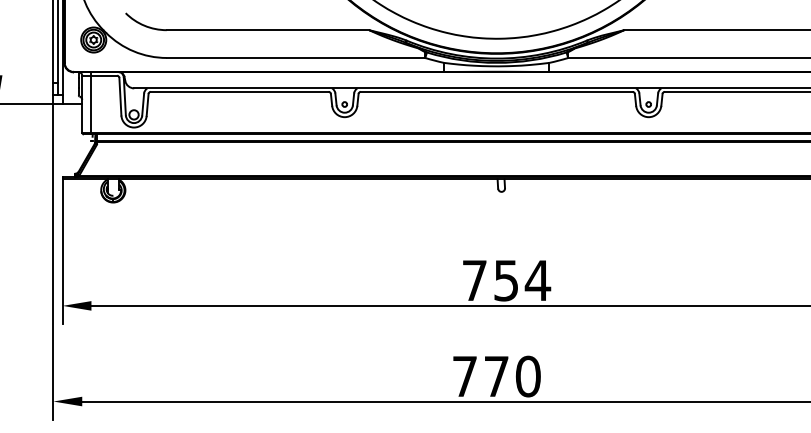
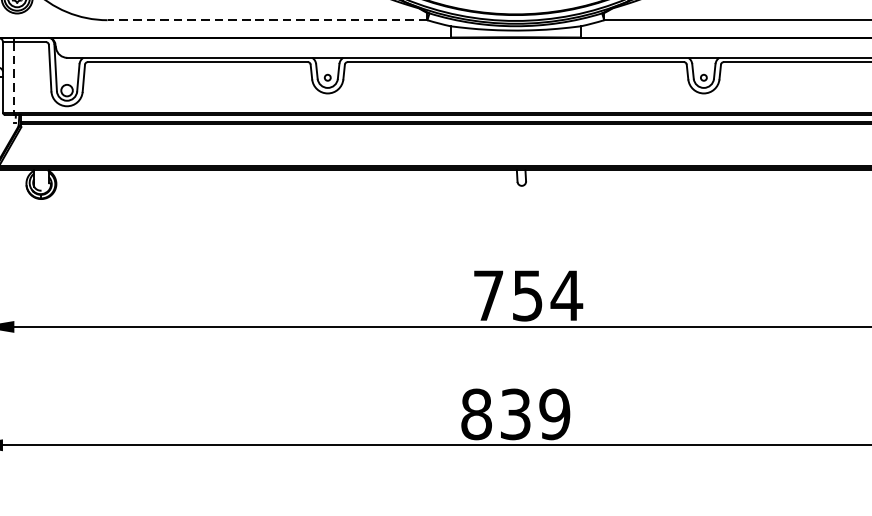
line: (295, 57) -> (266, 19), solid -> dashed
line: (91, 104) -> (14, 77), solid -> dashed
text: (496, 376) -> (515, 414), 770 -> 839

